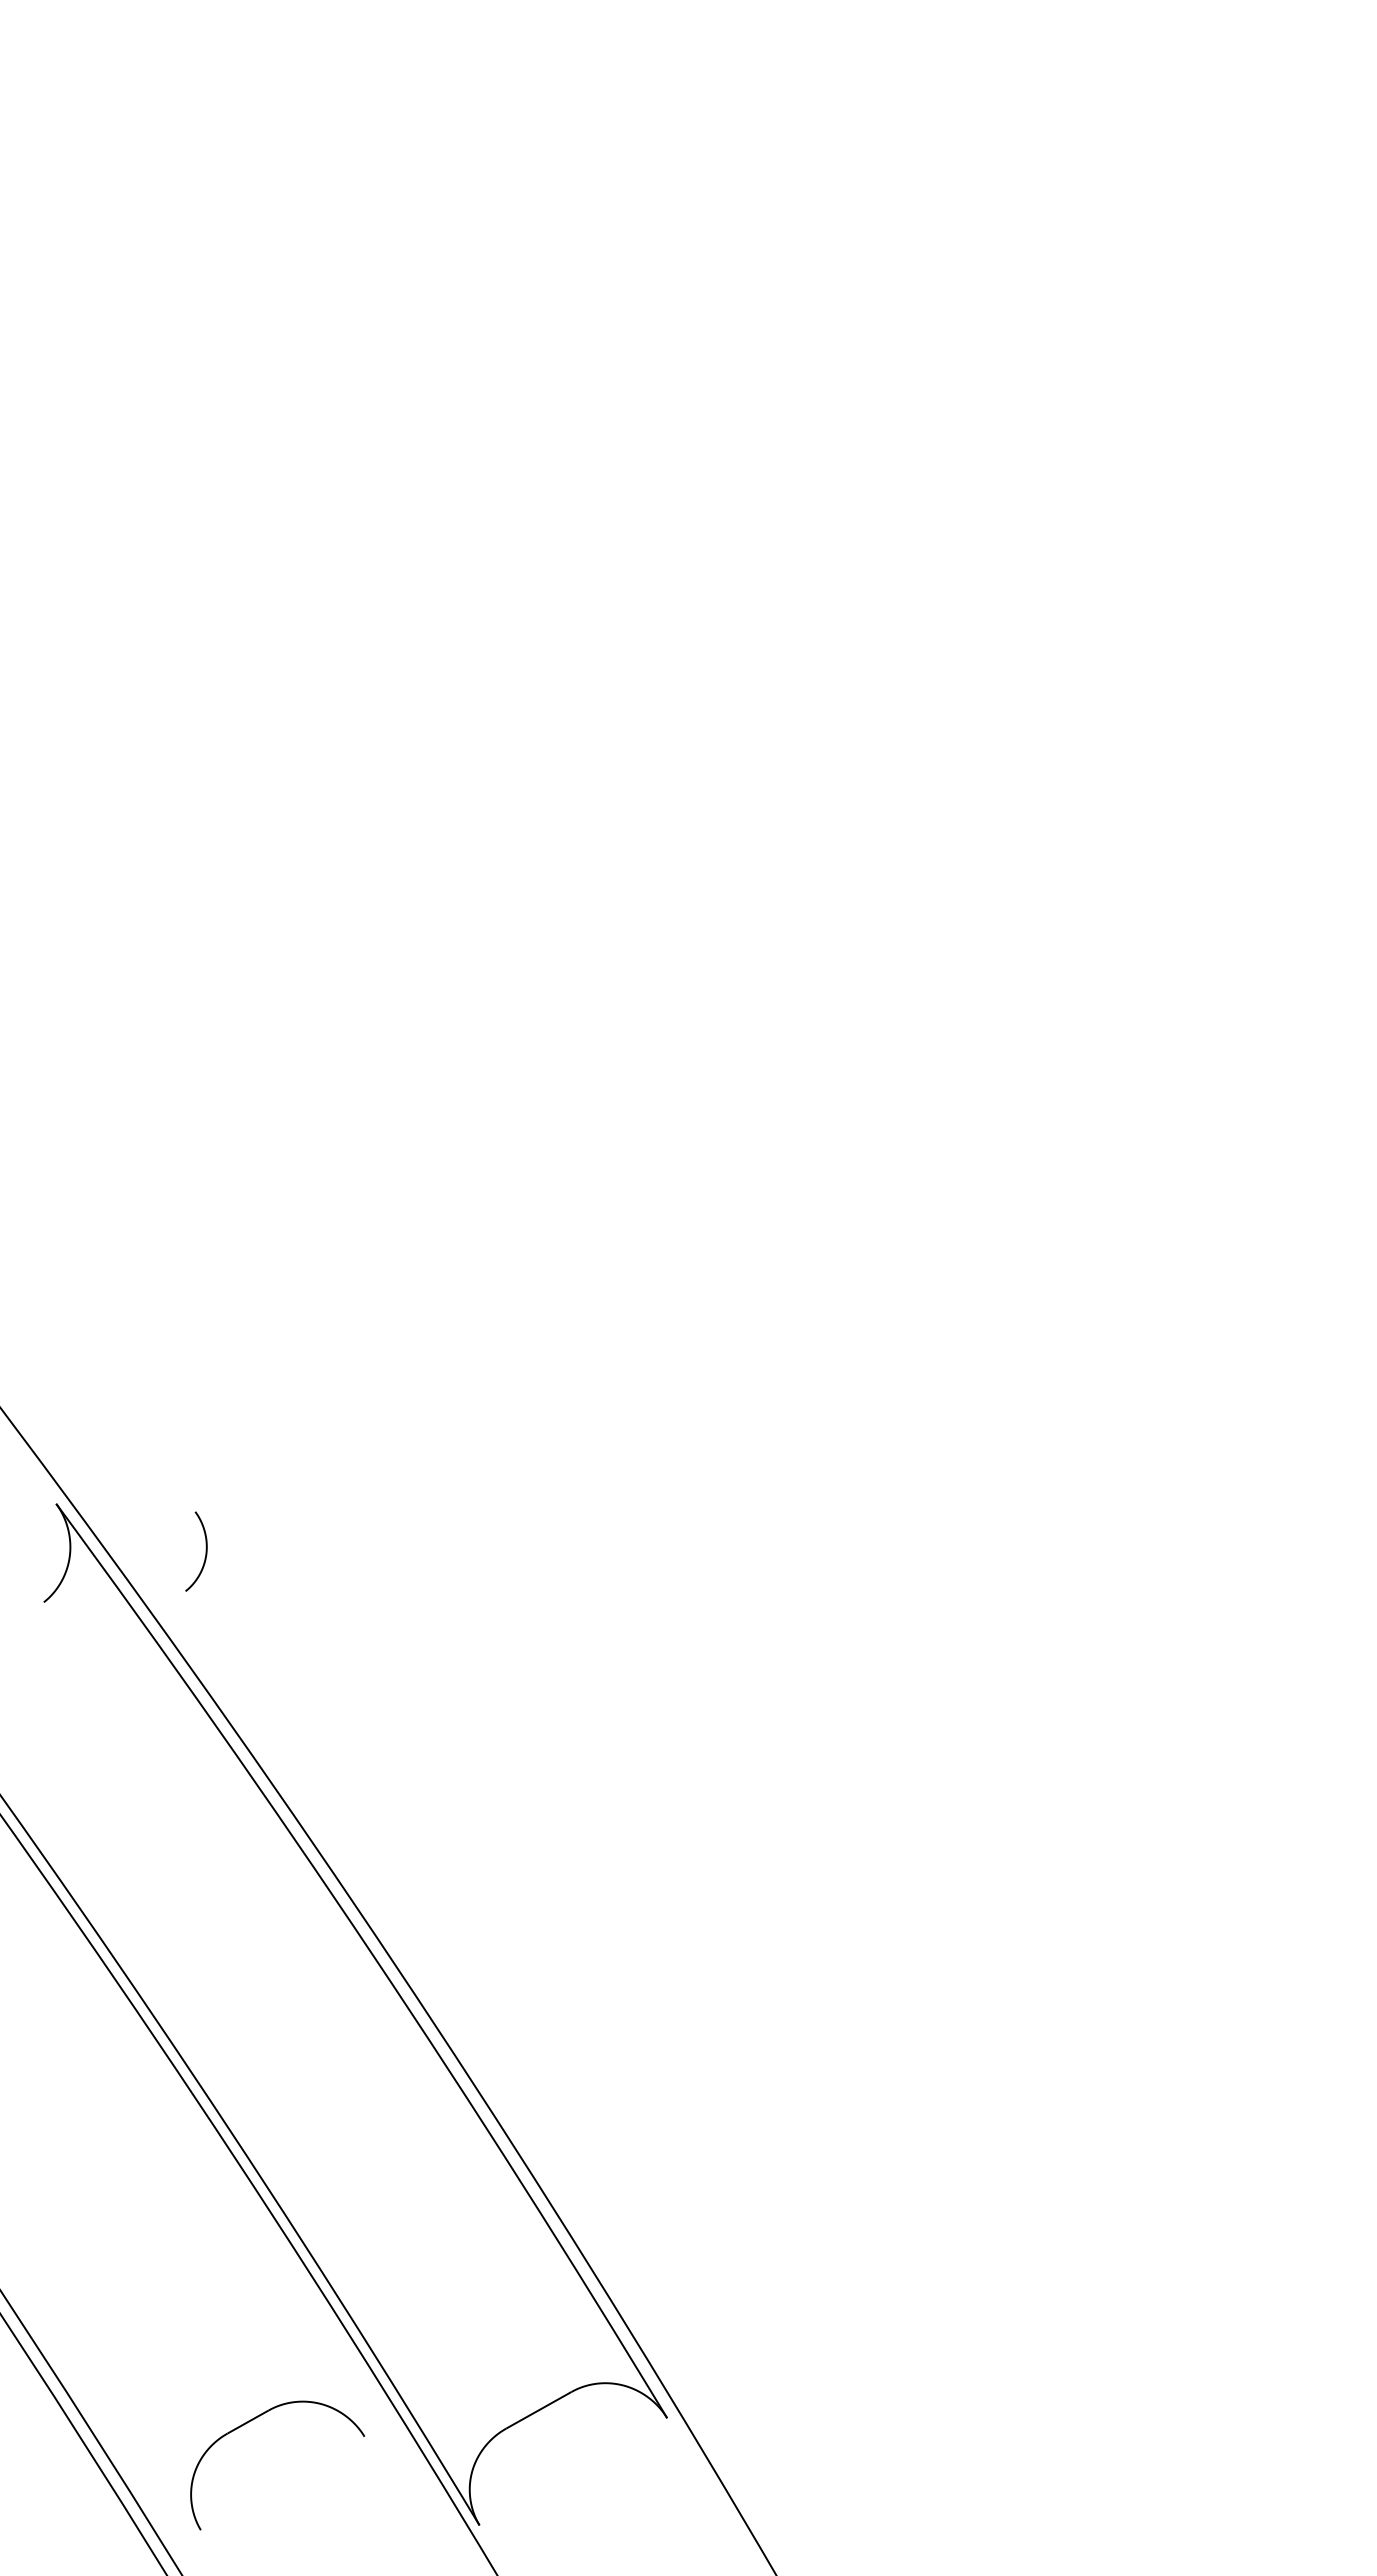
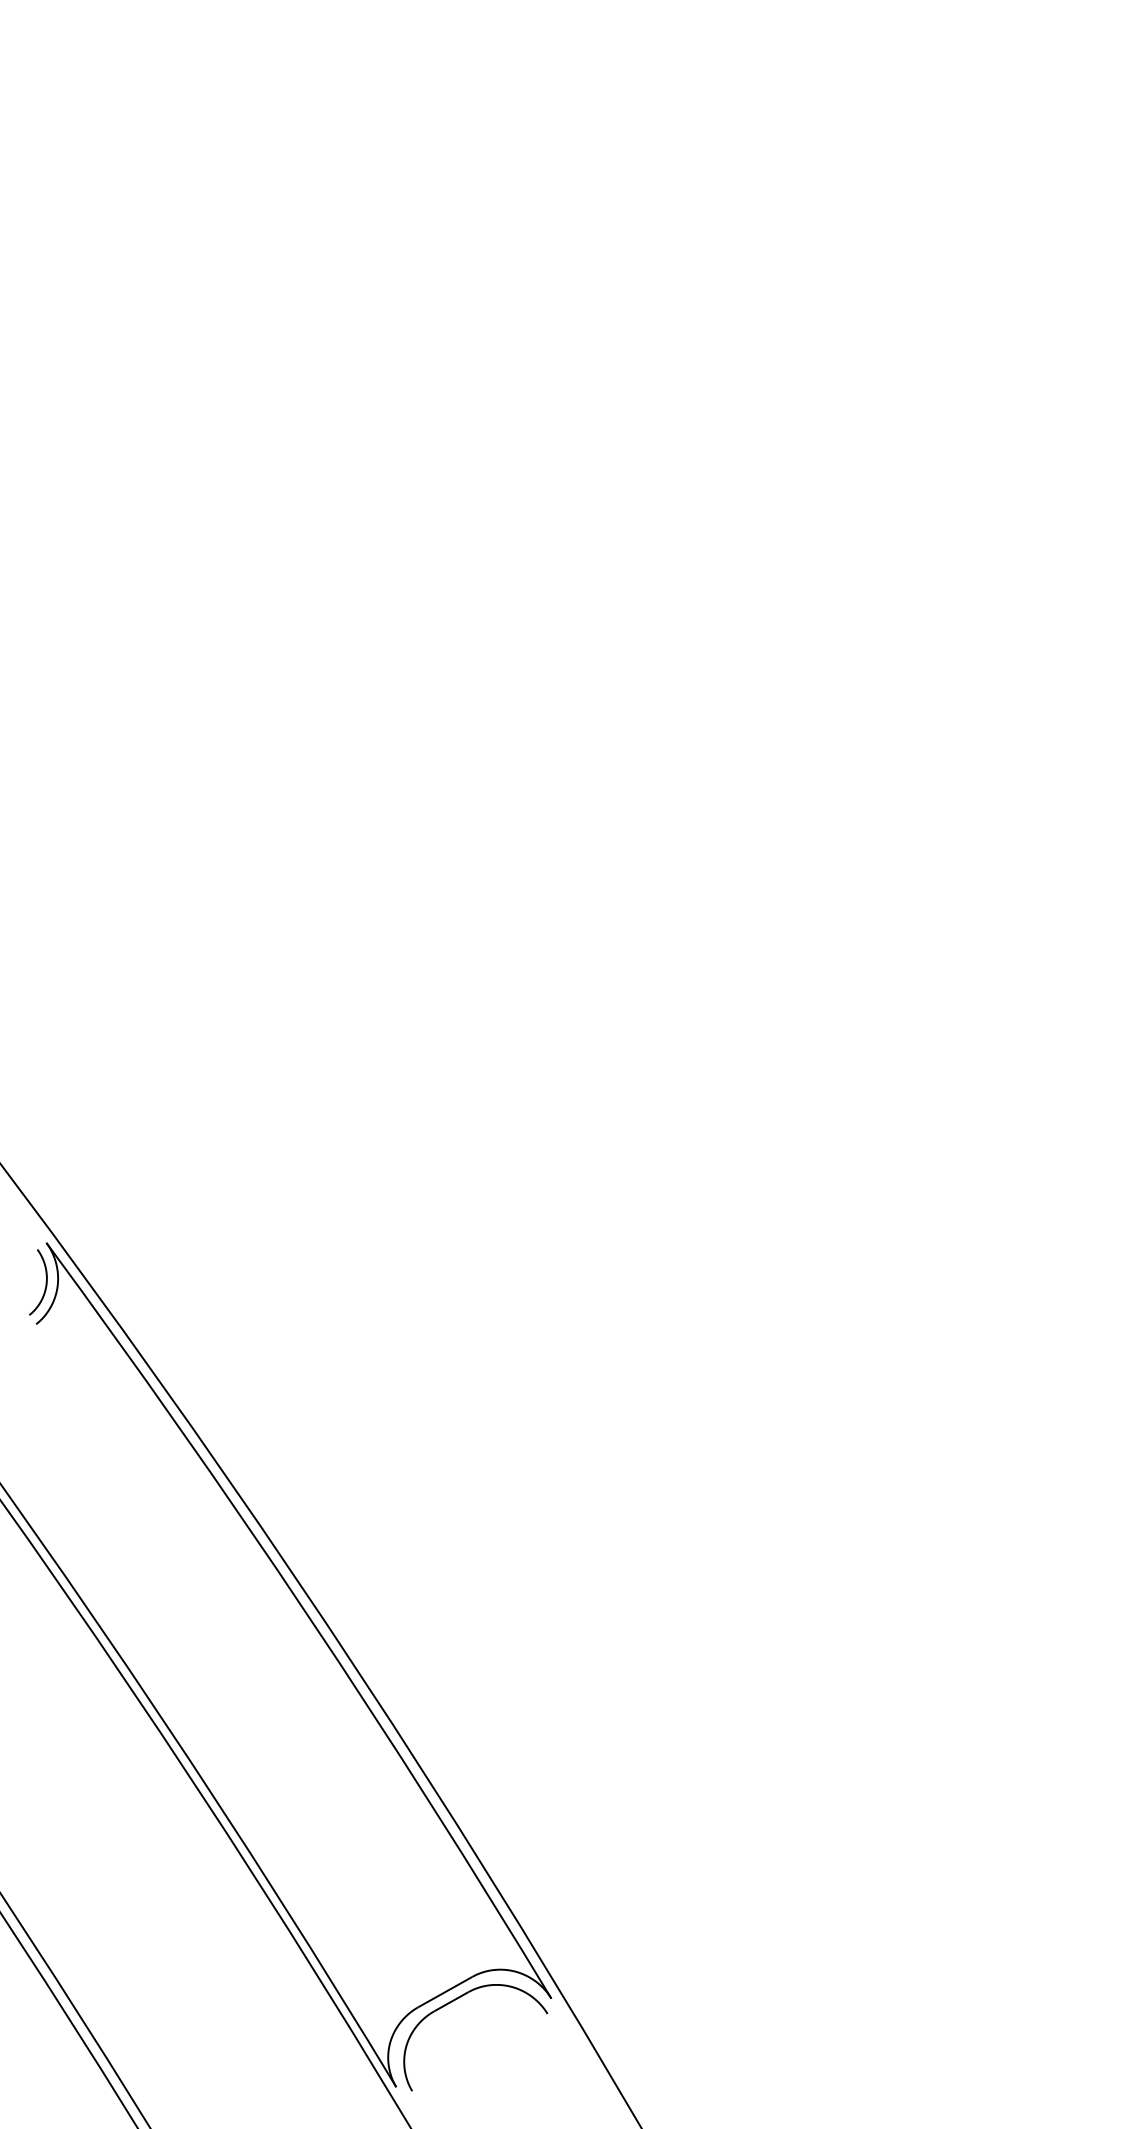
curve: (205, 1551) -> (45, 1282), moved
part: (253, 2420) -> (455, 2000), moved

